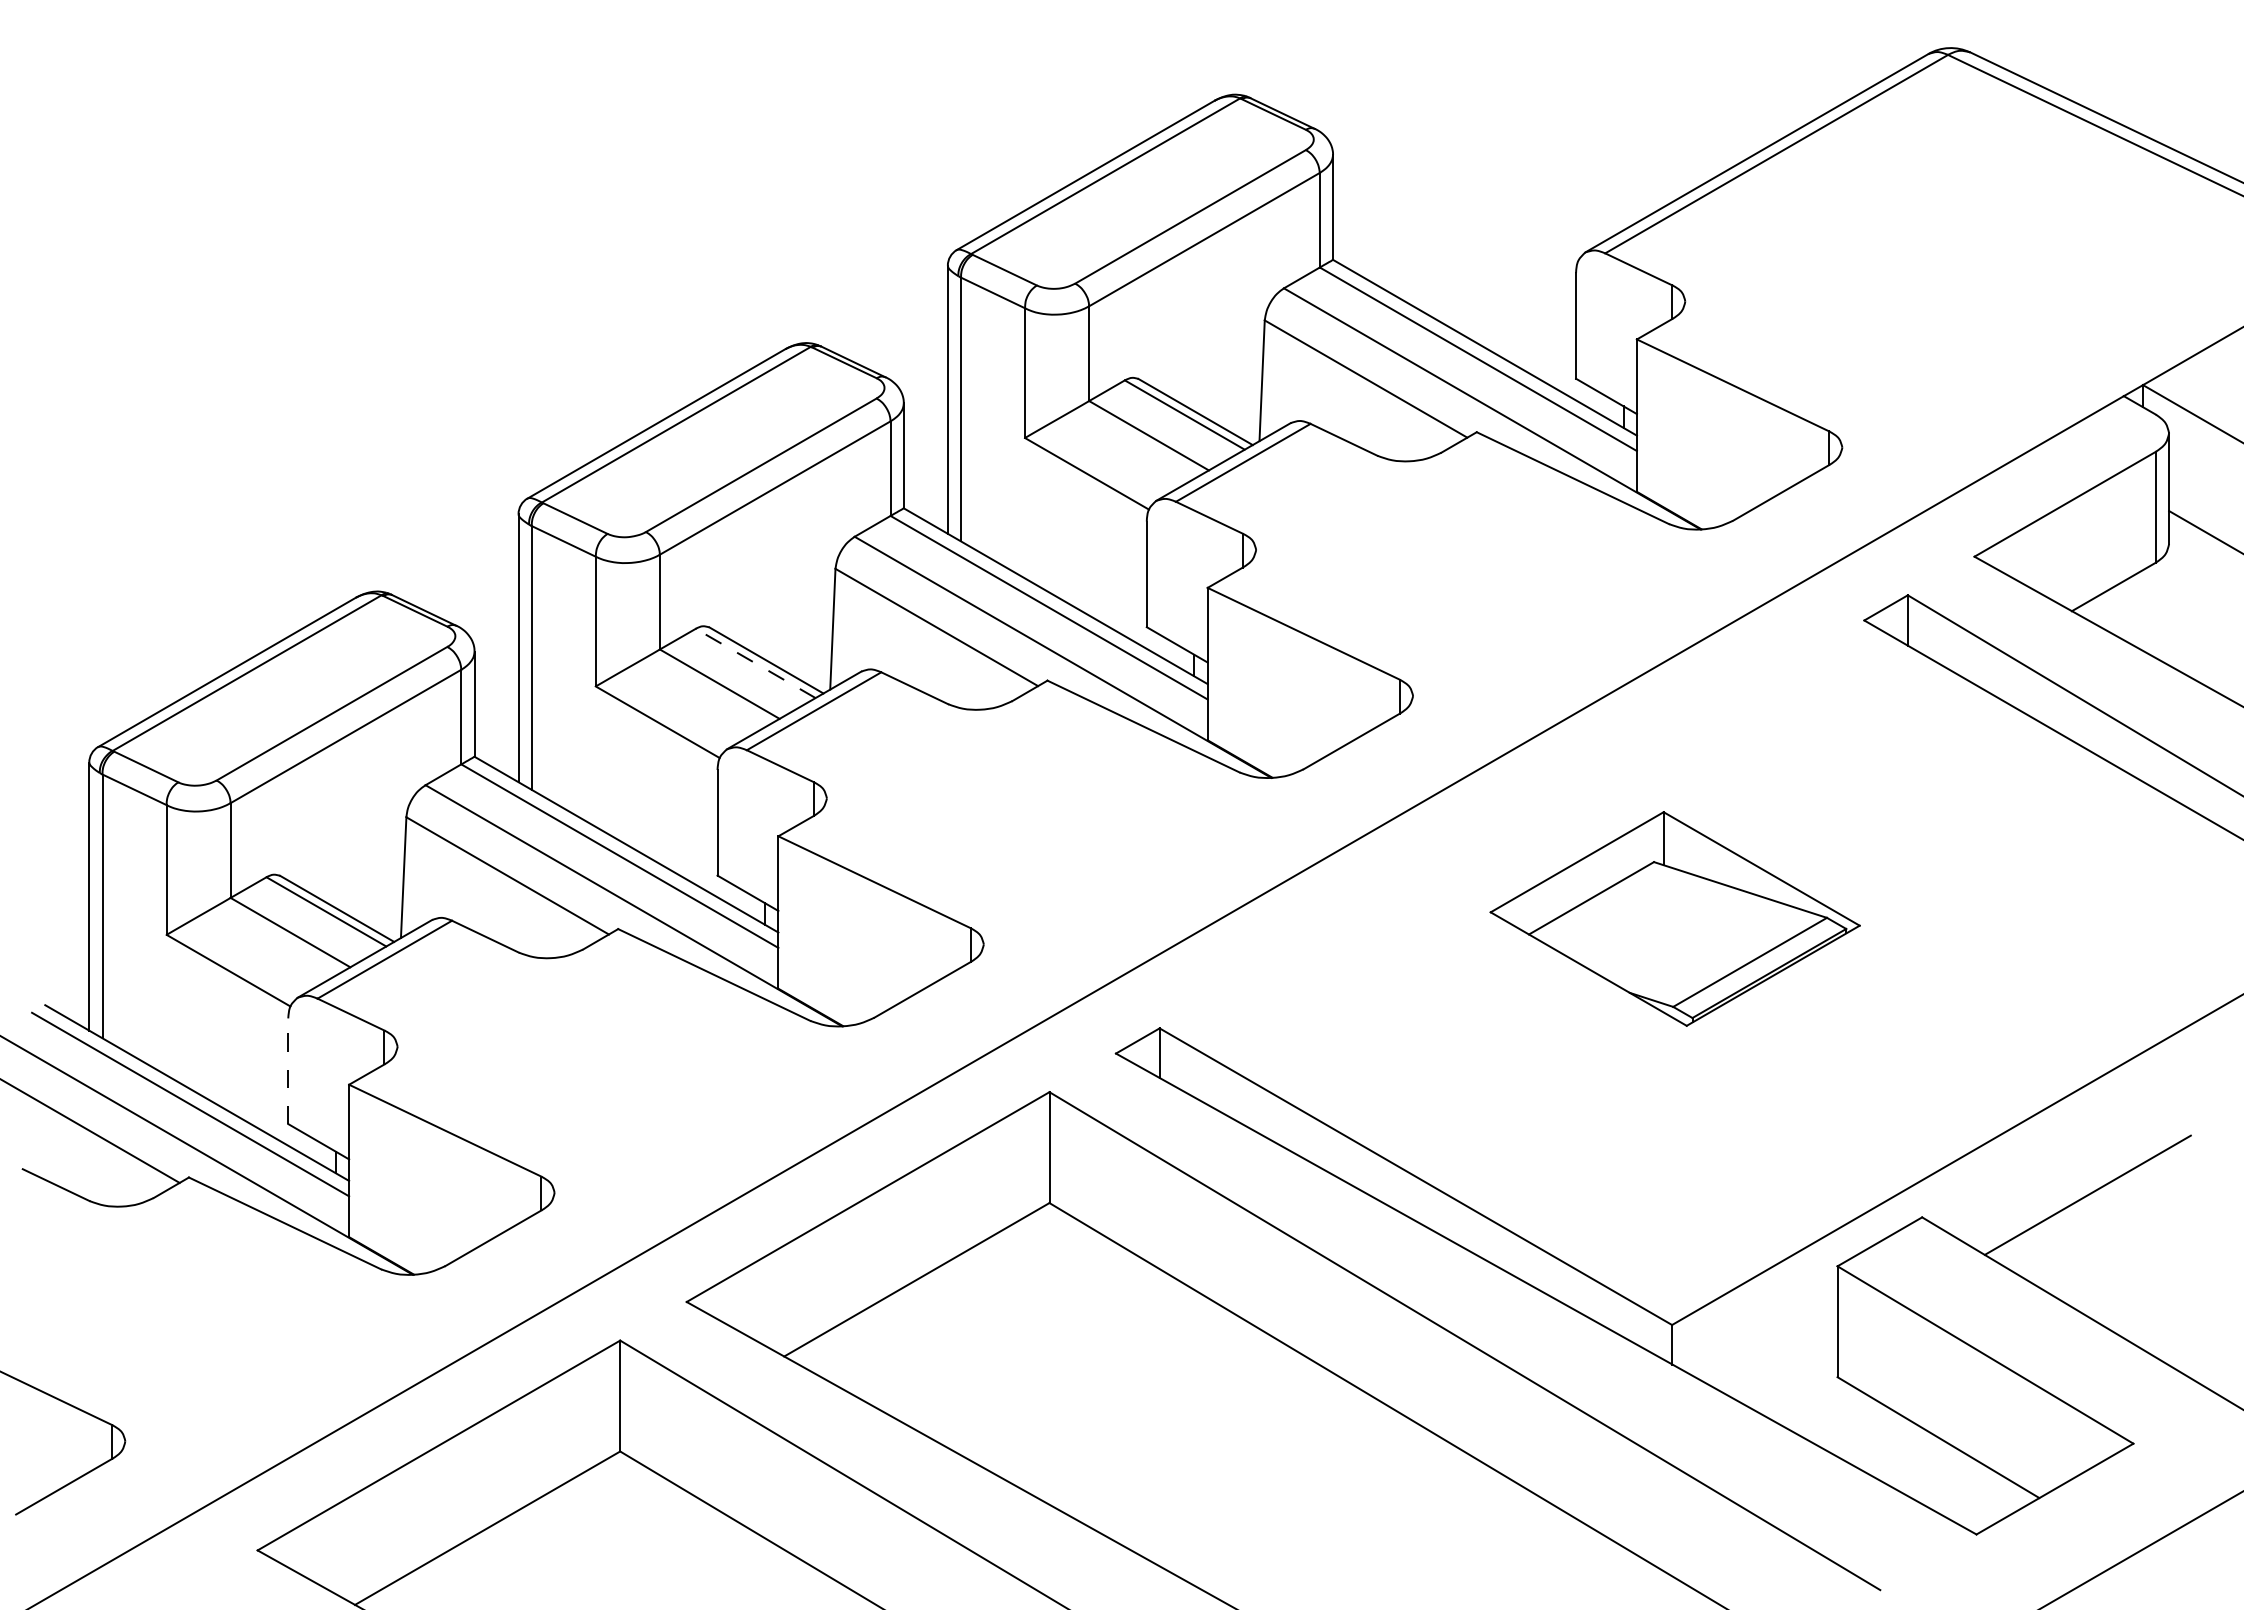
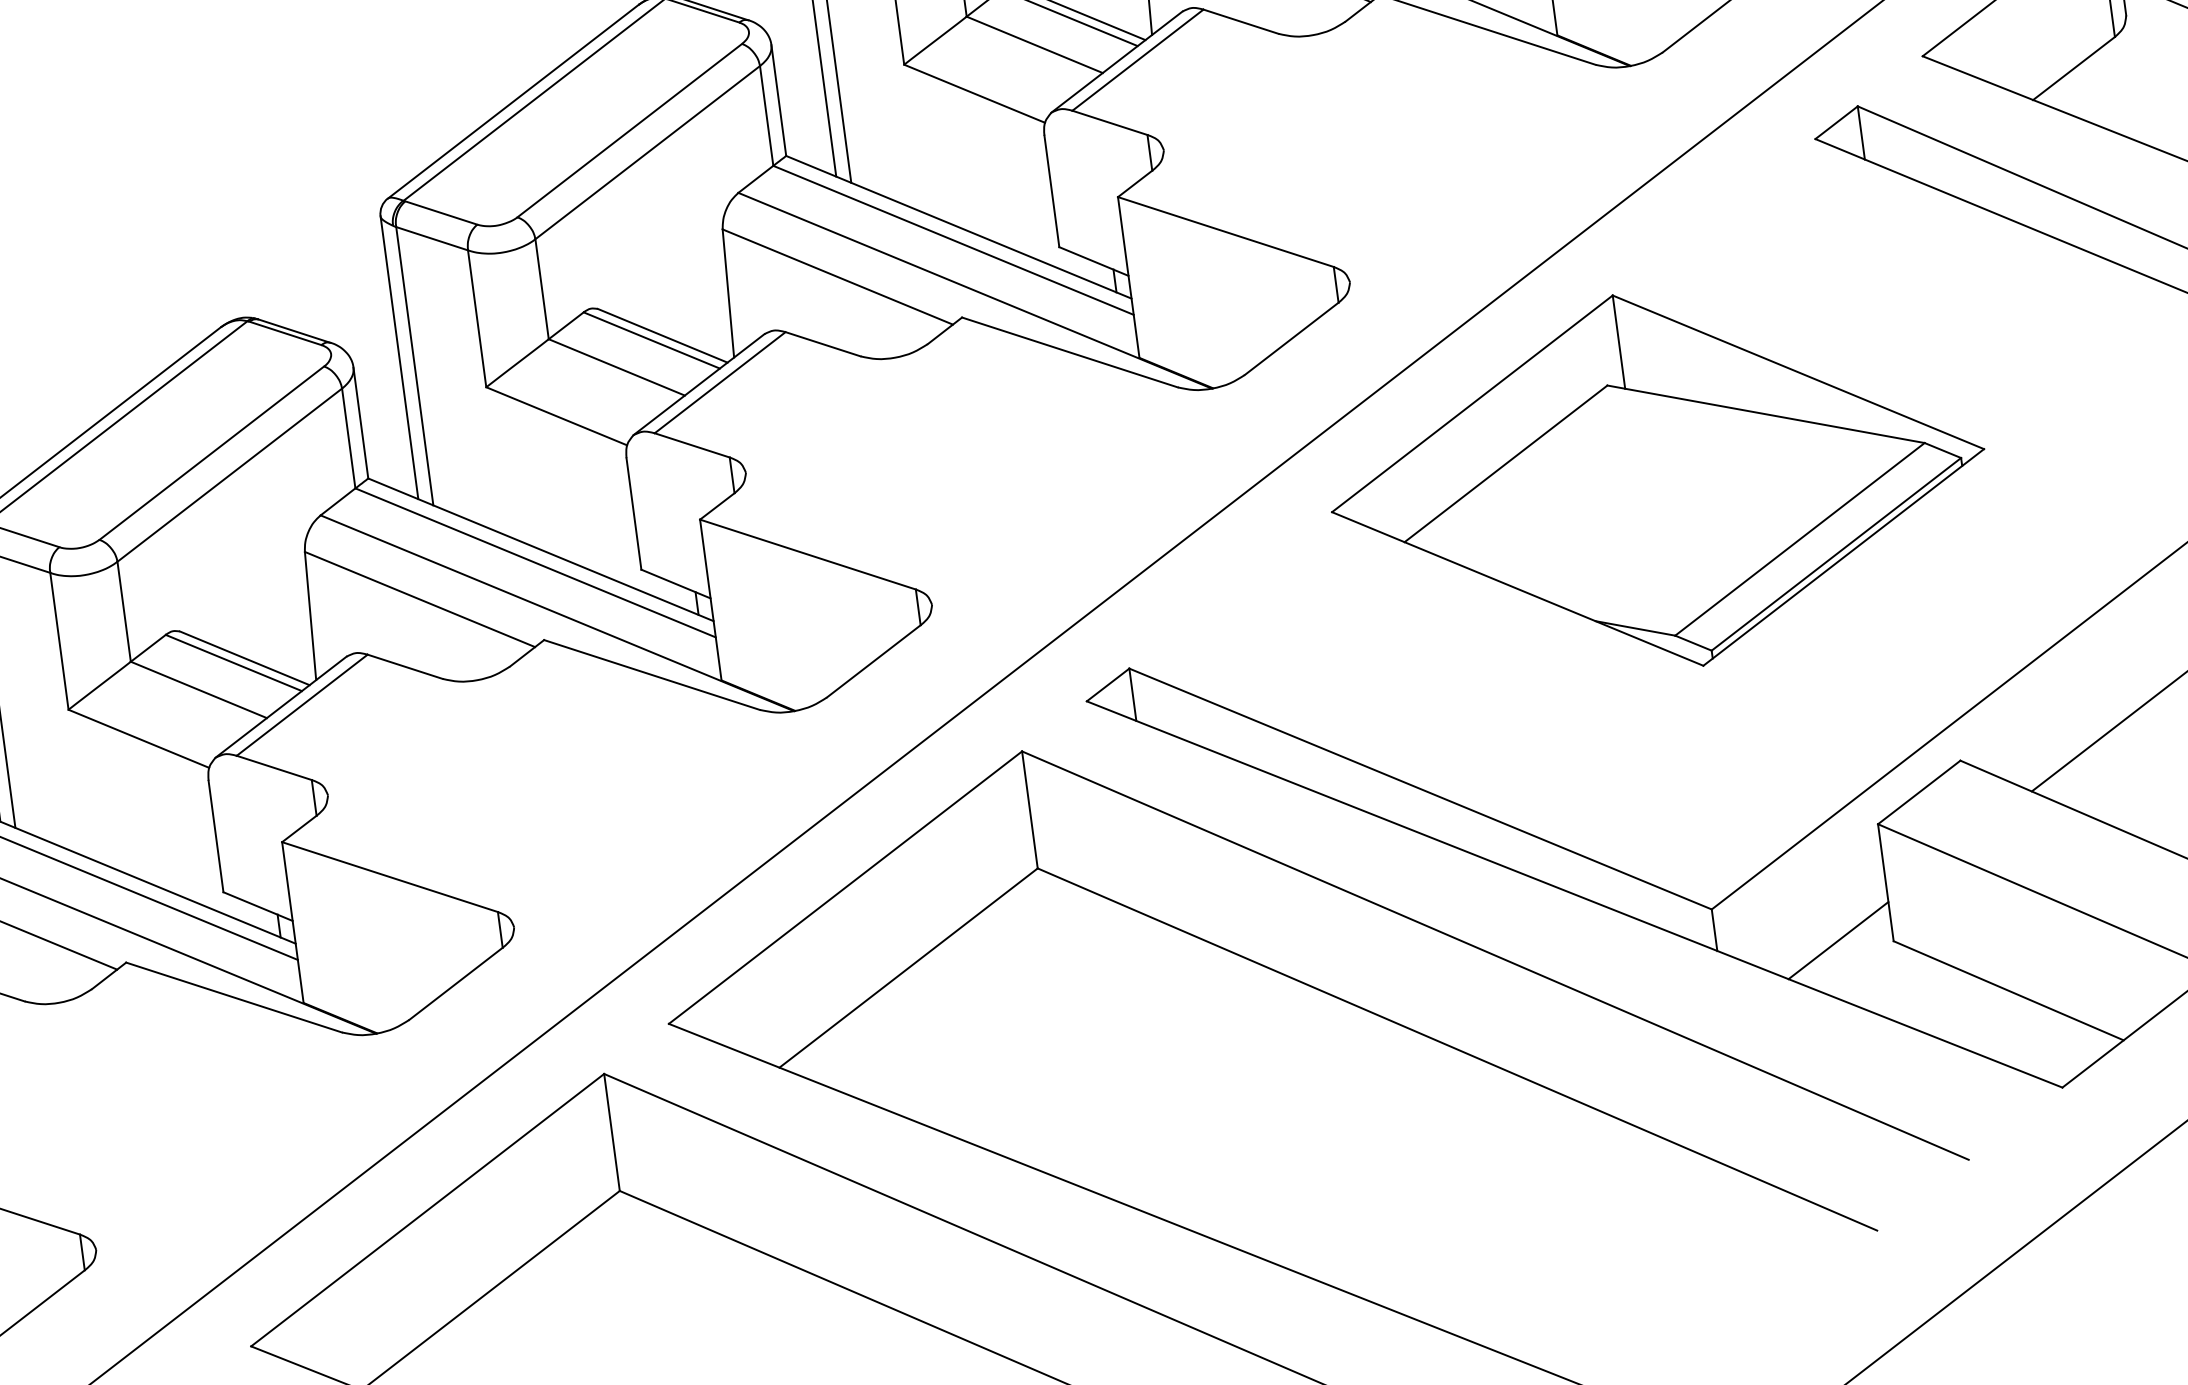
line: (755, 663) -> (651, 340), dashed -> solid
part: (1674, 918) -> (1657, 480), size x1.67
line: (288, 1071) -> (216, 836), dashed -> solid
line: (1785, 1369) -> (1837, 940), added

